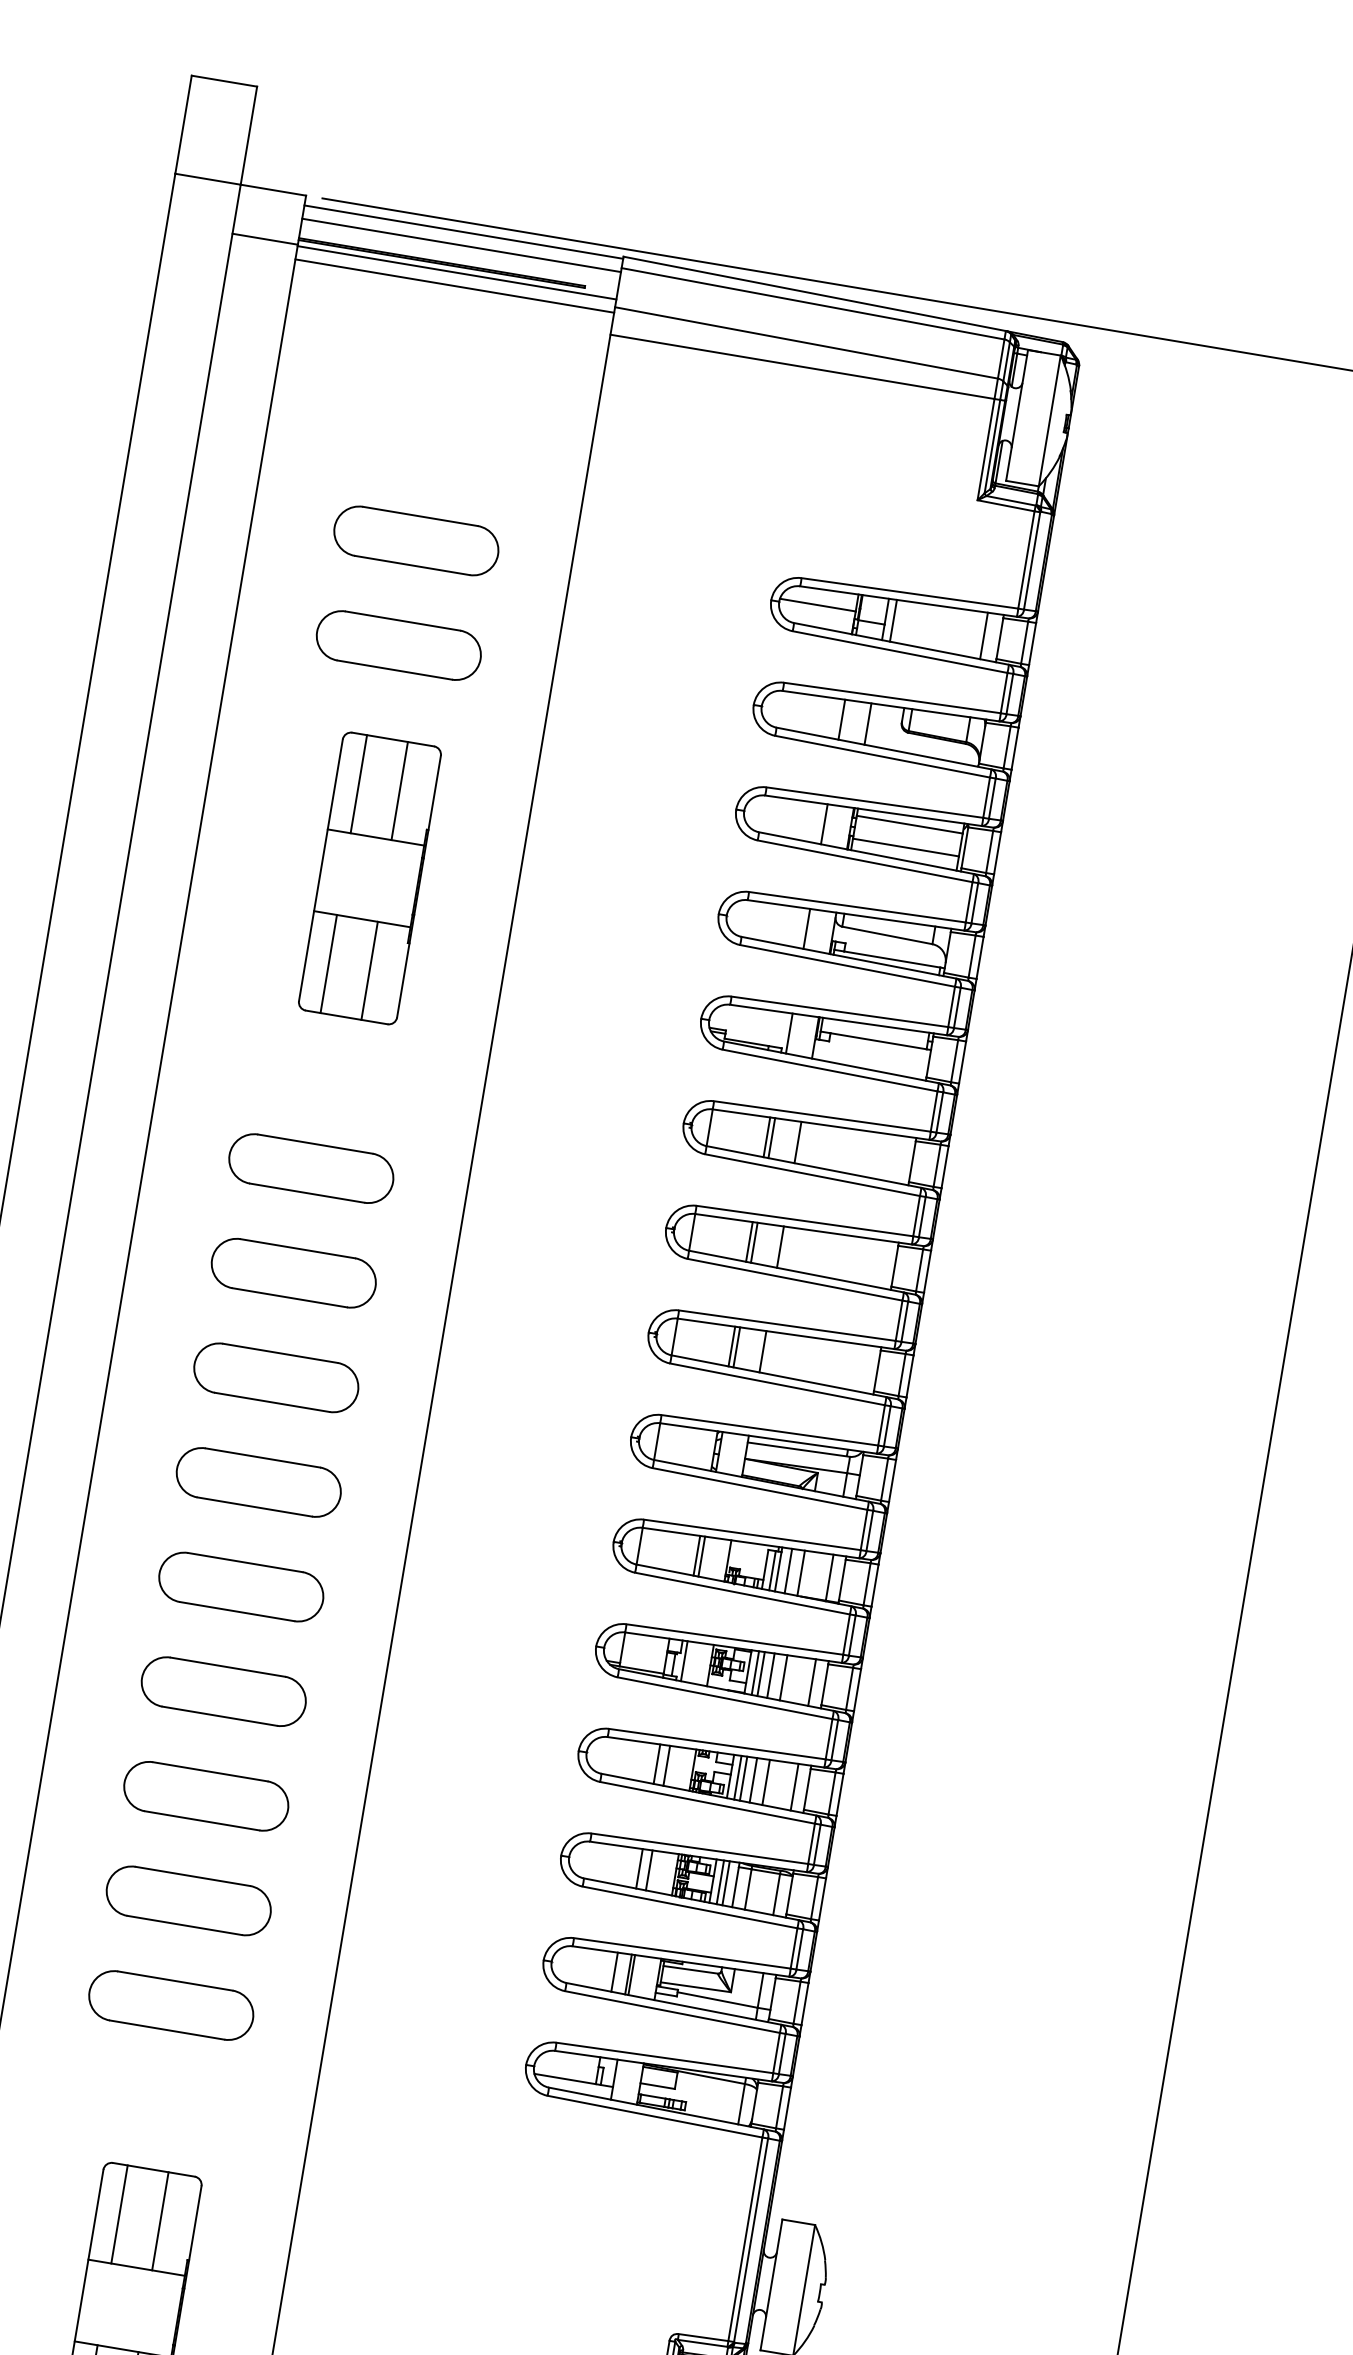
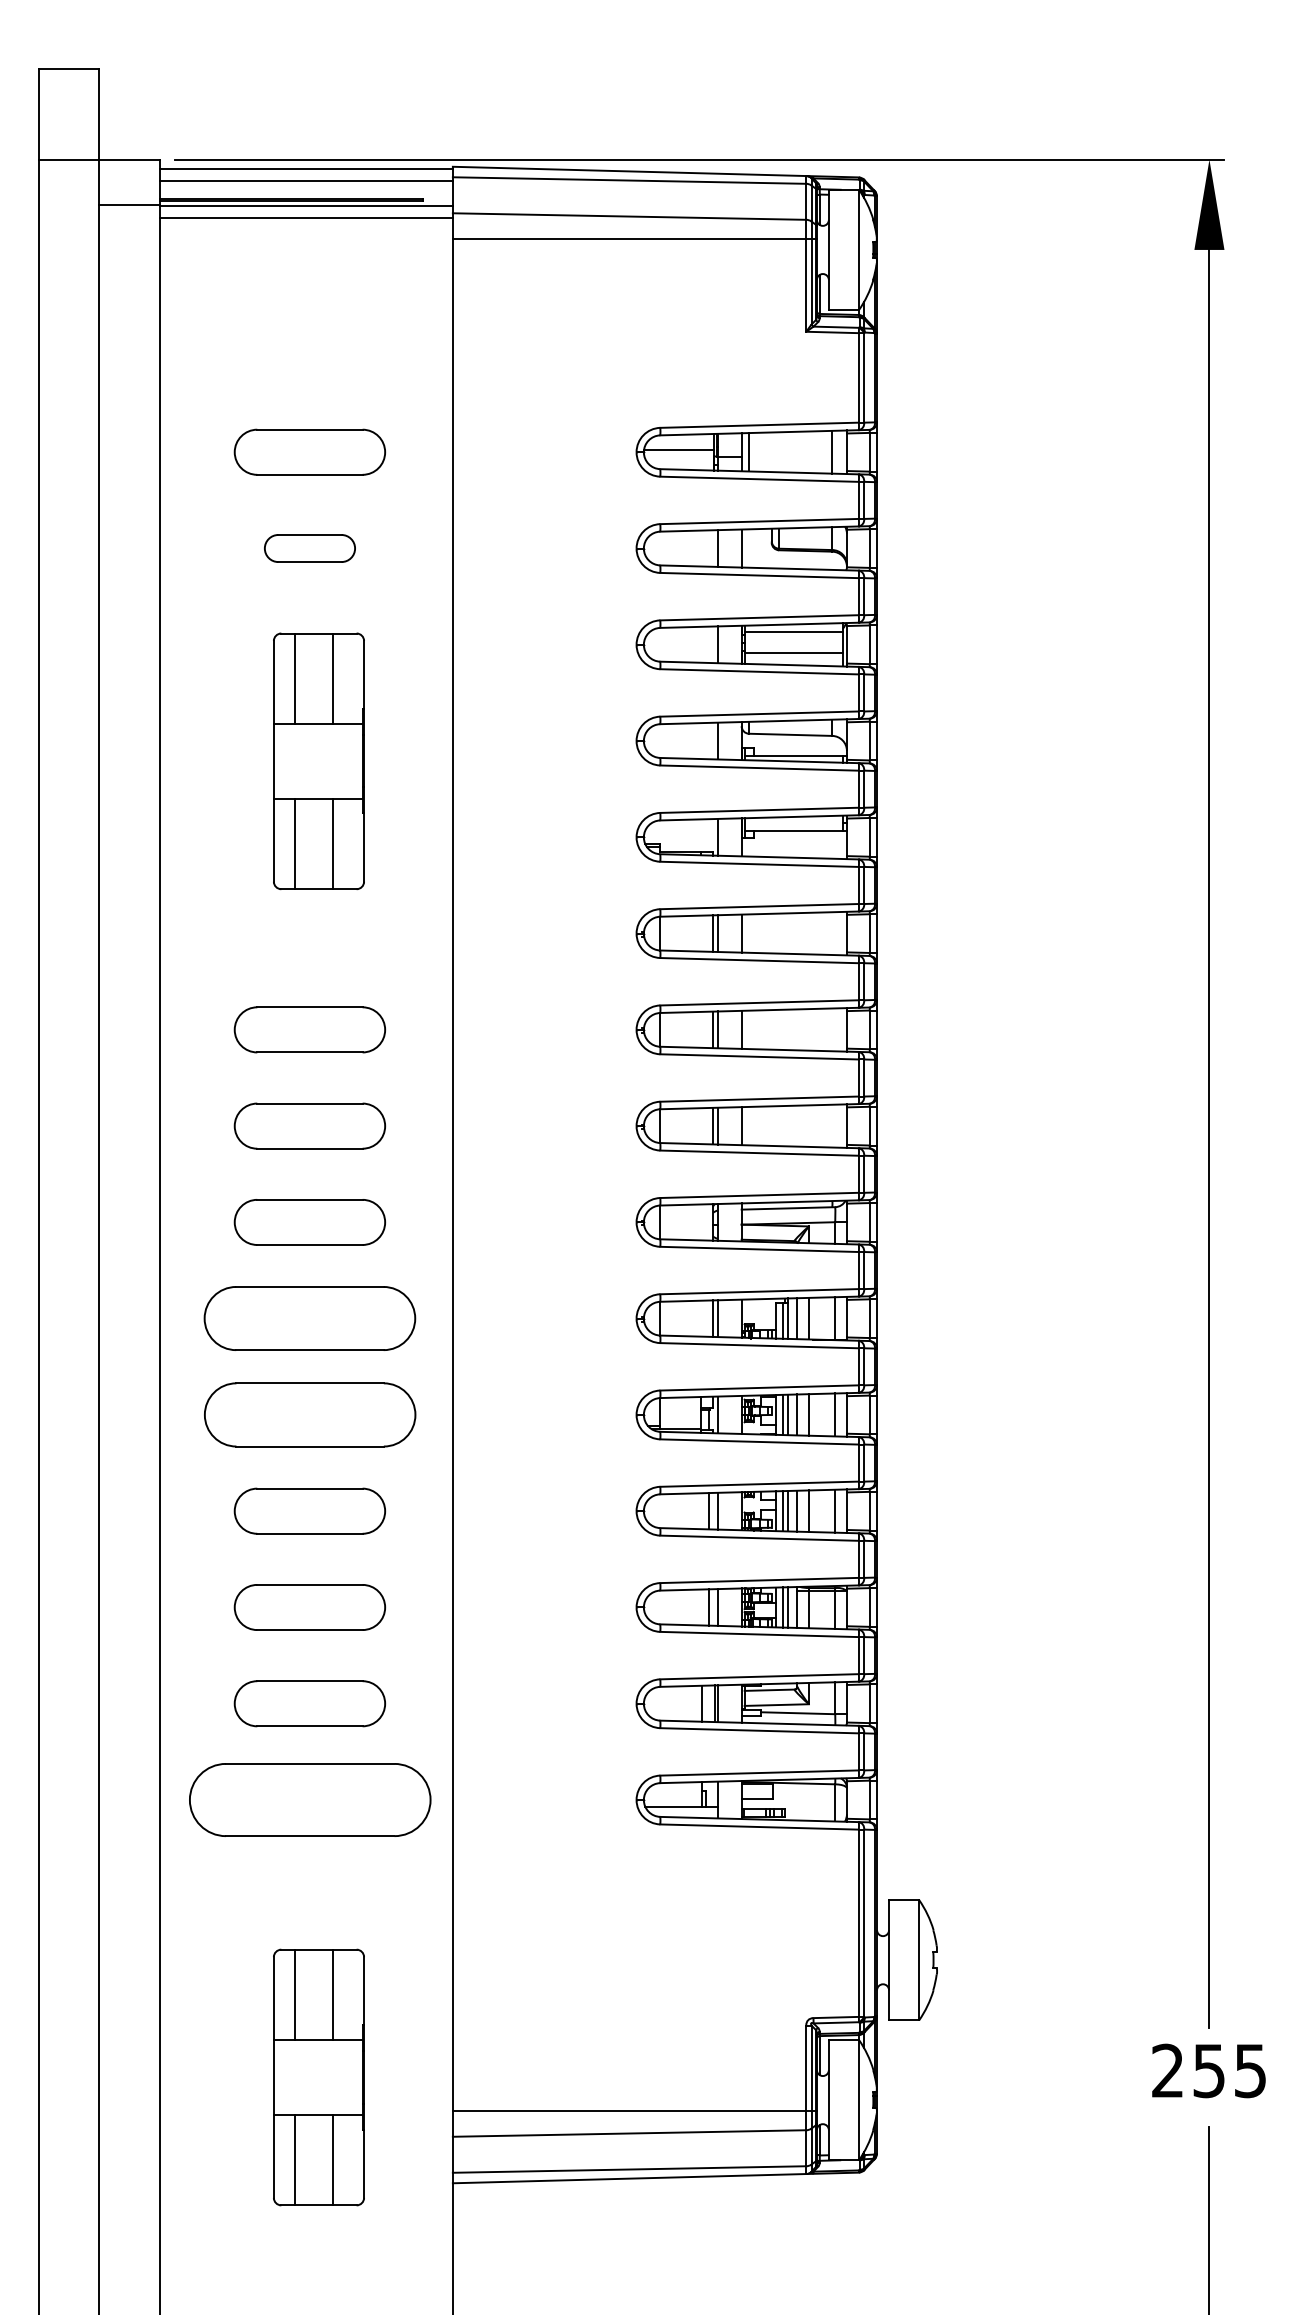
part: (398, 645) -> (309, 548), size x0.6
part: (258, 1482) -> (309, 1318), size x1.4
part: (240, 1586) -> (309, 1414), size x1.4
part: (170, 2004) -> (309, 1799), size x1.6

